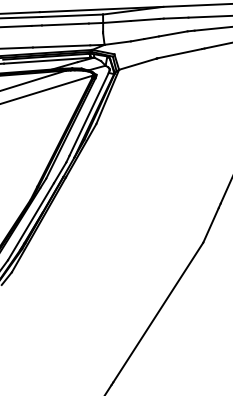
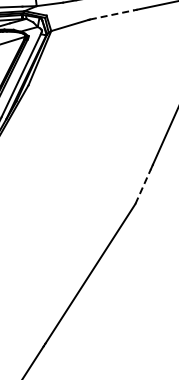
line: (179, 53) -> (111, 14), solid -> dashed
line: (211, 224) -> (143, 185), solid -> dashed

